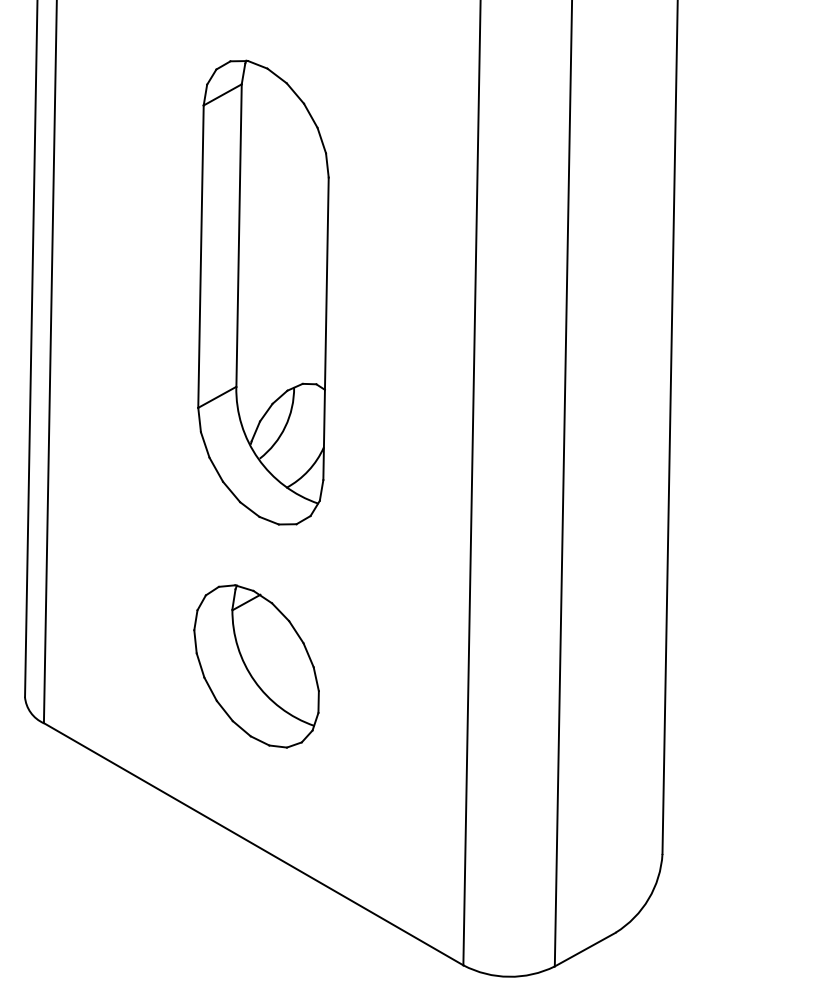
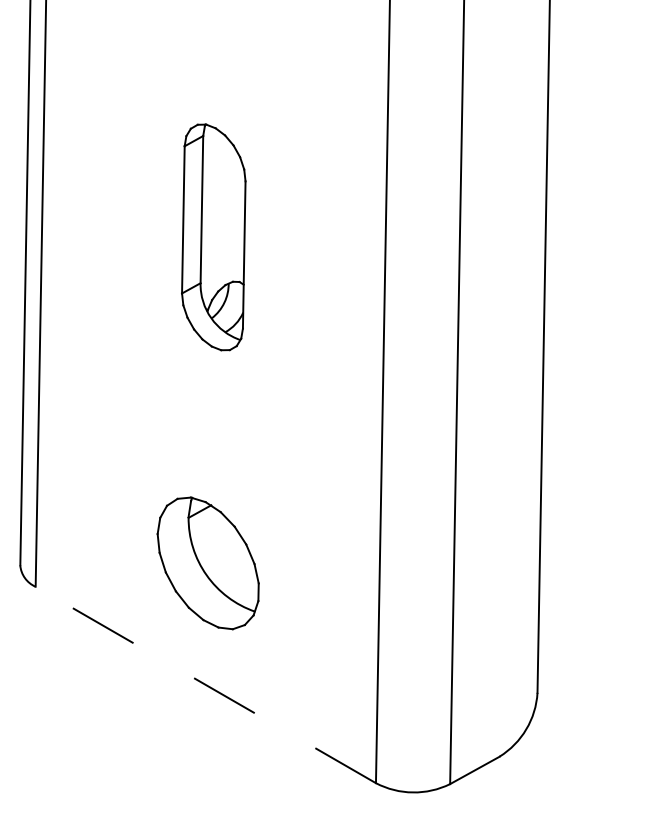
part: (263, 292) -> (213, 237), size x0.6
part: (256, 666) -> (208, 563), moved
line: (253, 844) -> (205, 685), solid -> dashed

